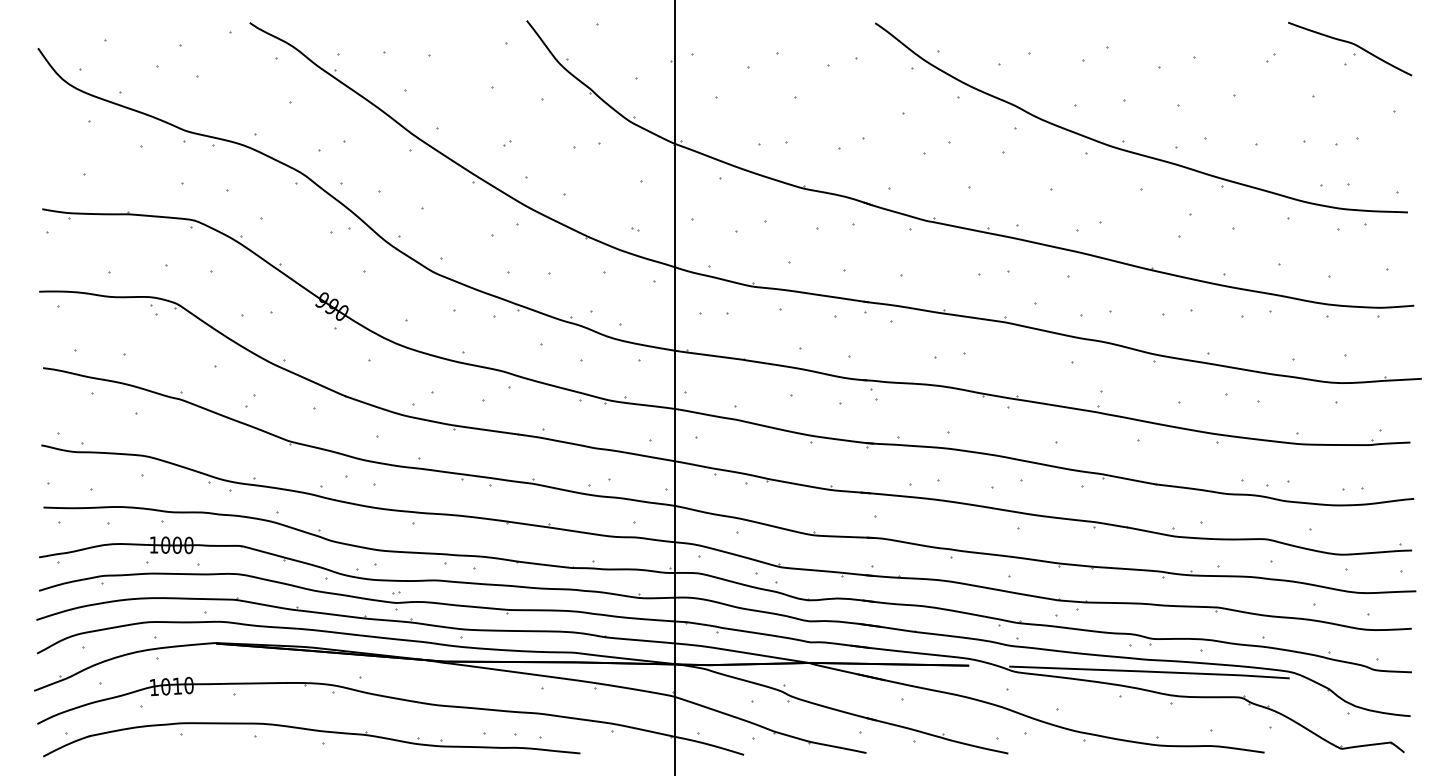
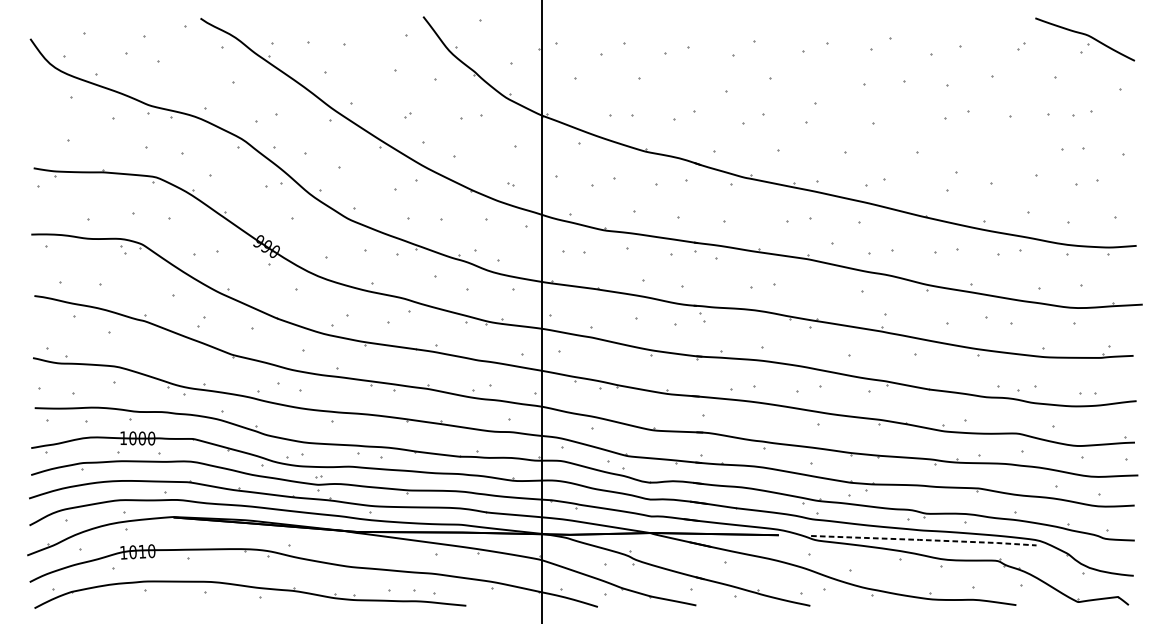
part: (1123, 140) -> (902, 113), removed
line: (1149, 671) -> (923, 539), solid -> dashed

